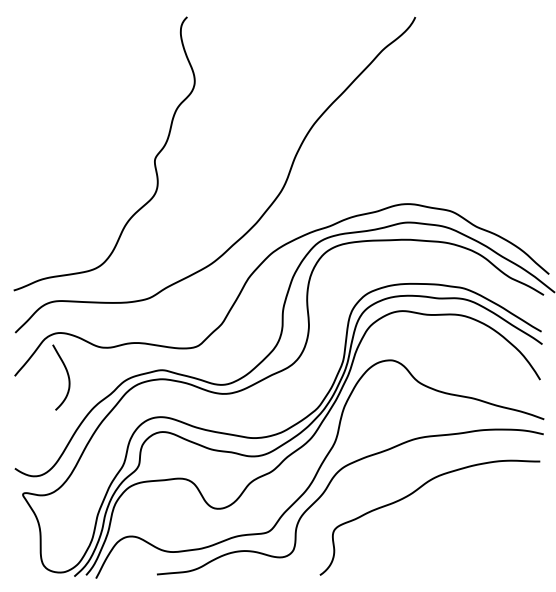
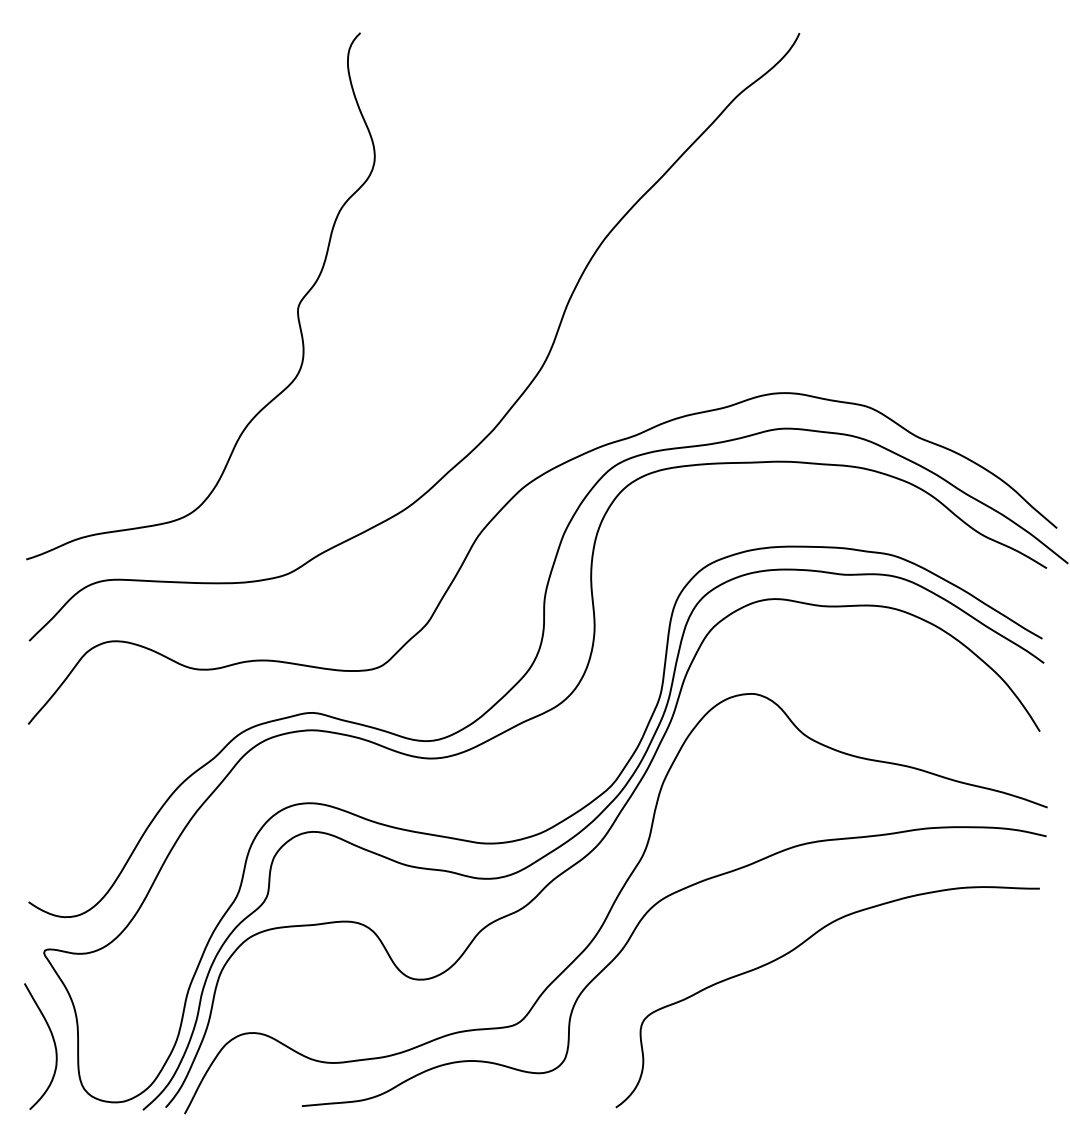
curve: (67, 376) -> (52, 1044), moved

